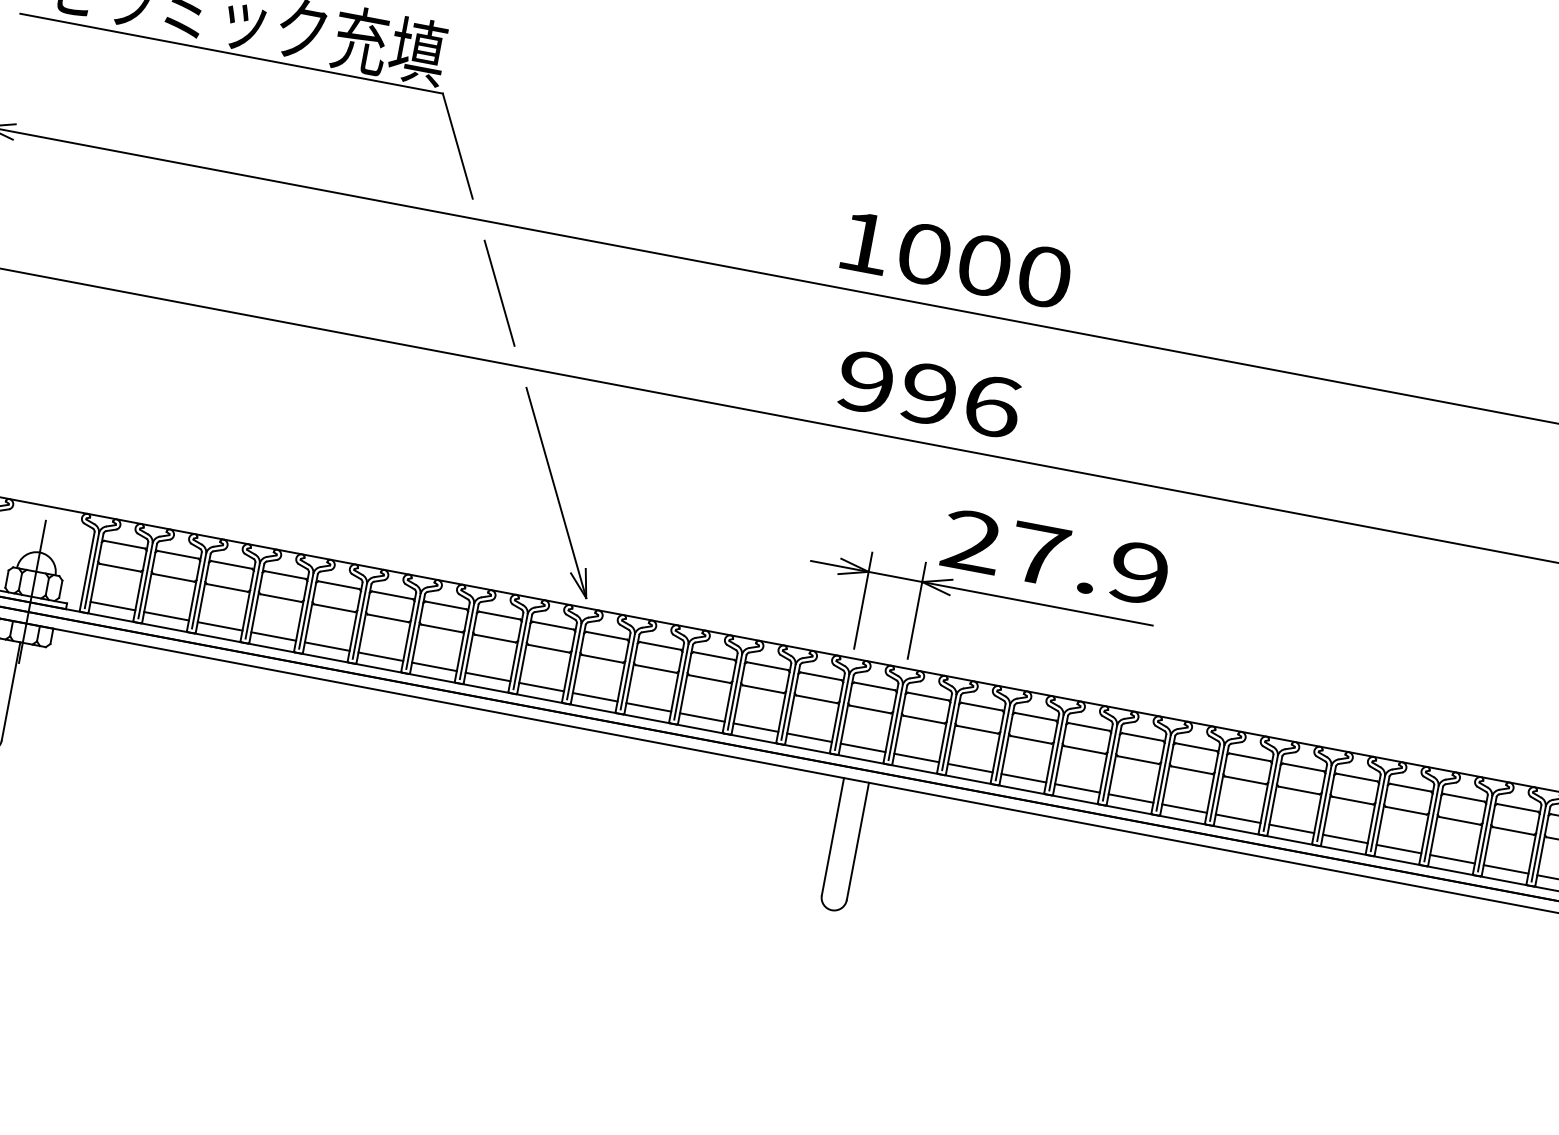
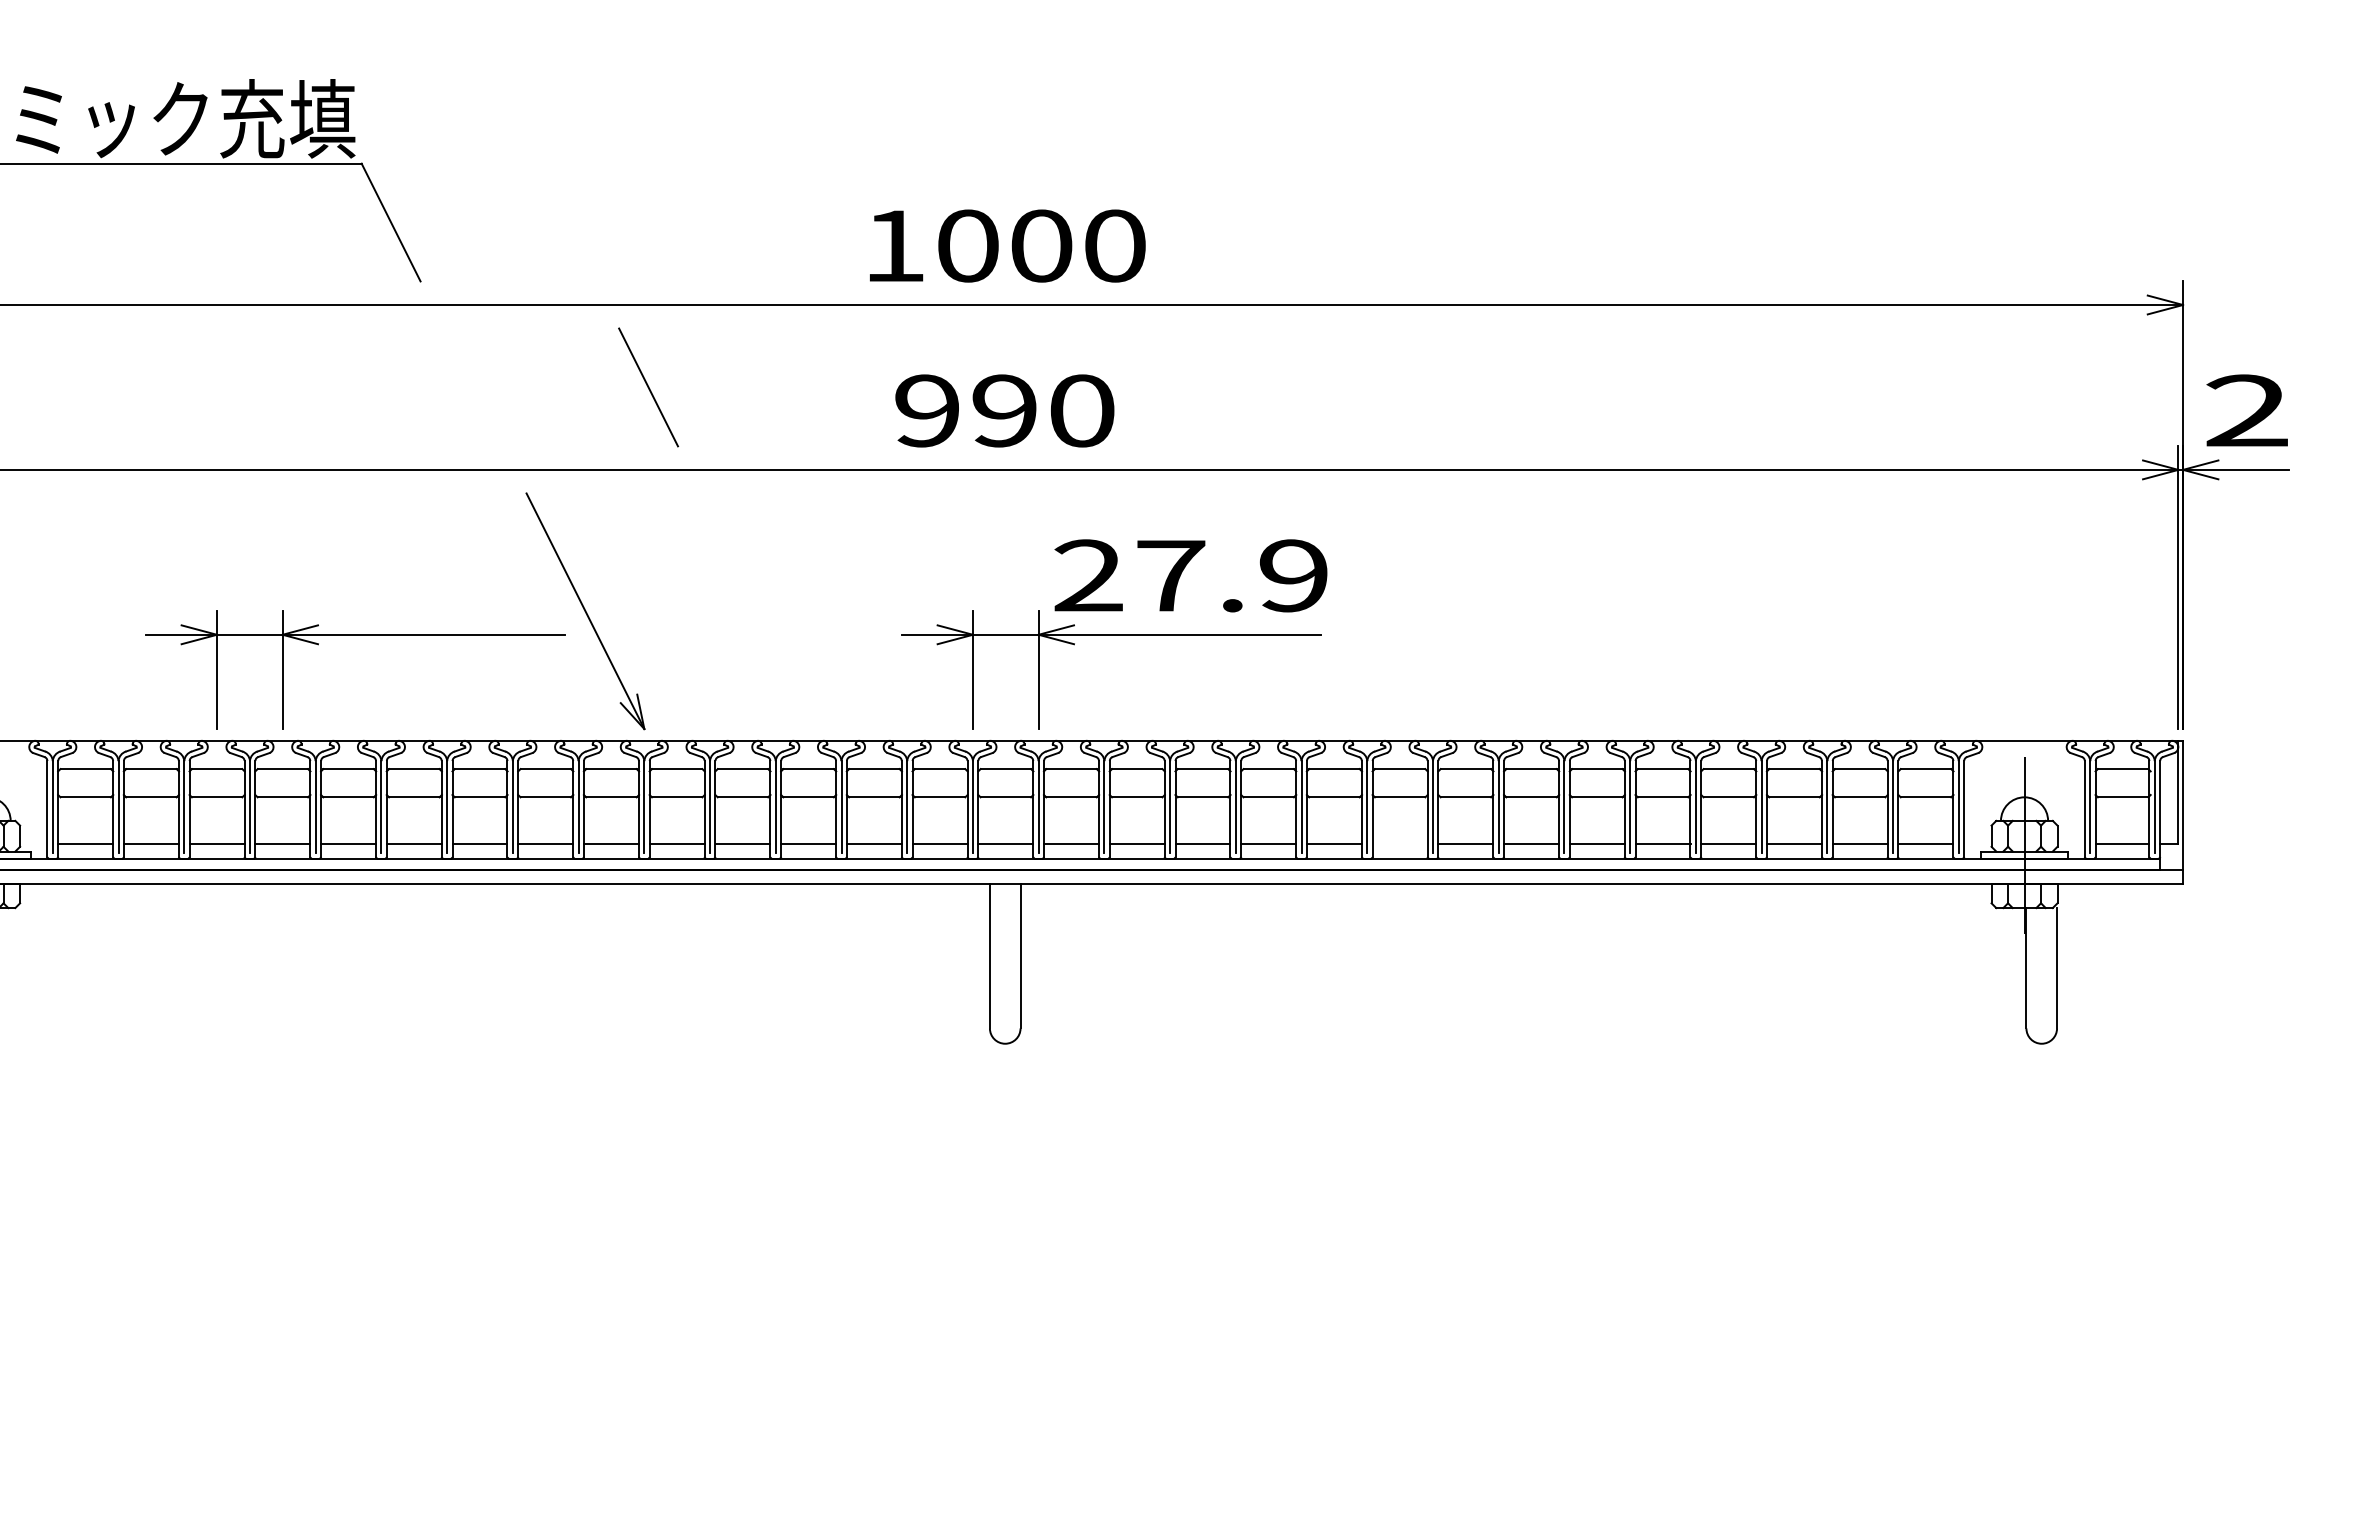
line: (499, 293) -> (648, 387), moved
text: (992, 405) -> (1082, 410), 996 -> 990
part: (365, 477) -> (355, 635), added
line: (1184, 808) -> (1399, 844), removed

